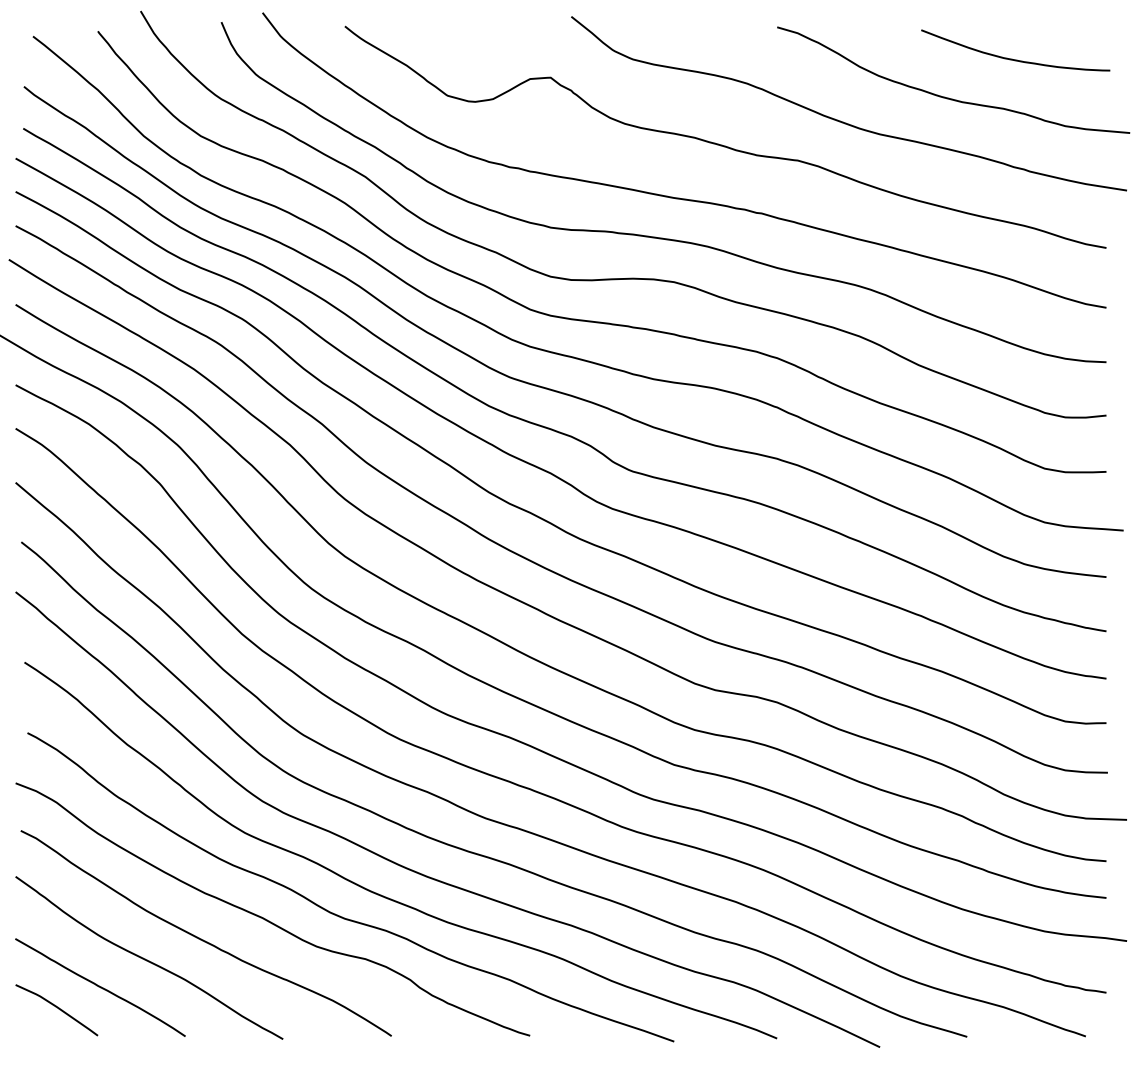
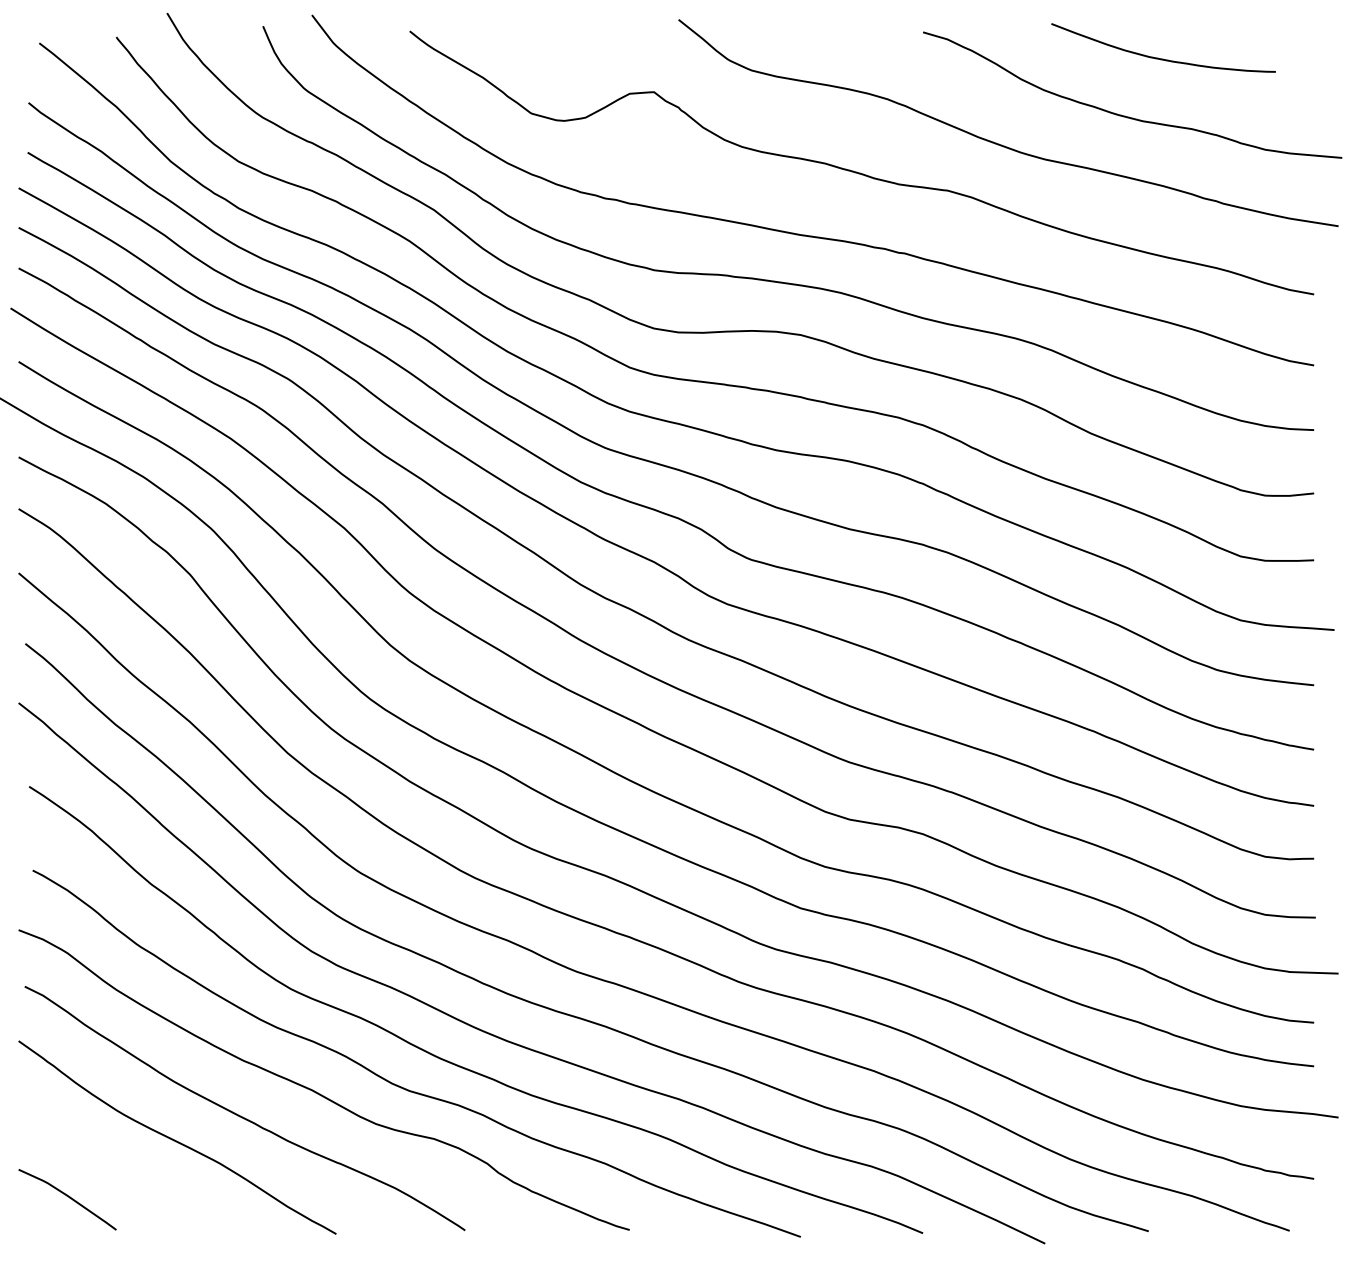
curve: (1012, 58) -> (1159, 57), moved
curve: (100, 987) -> (119, 1172), removed

